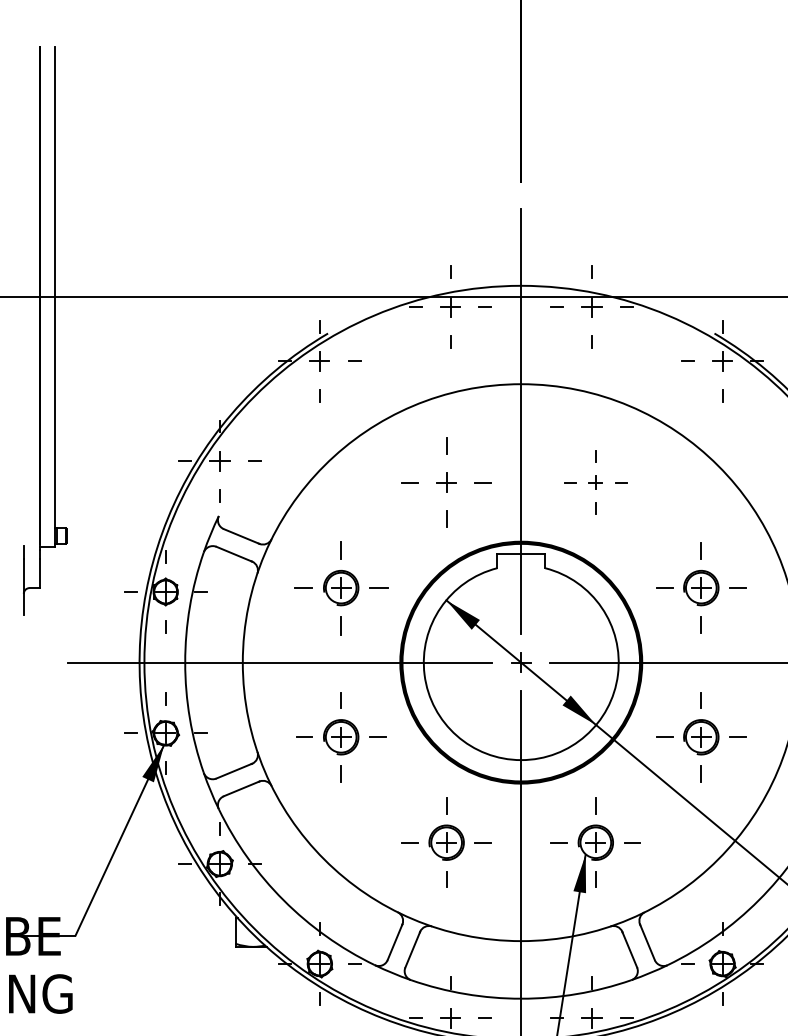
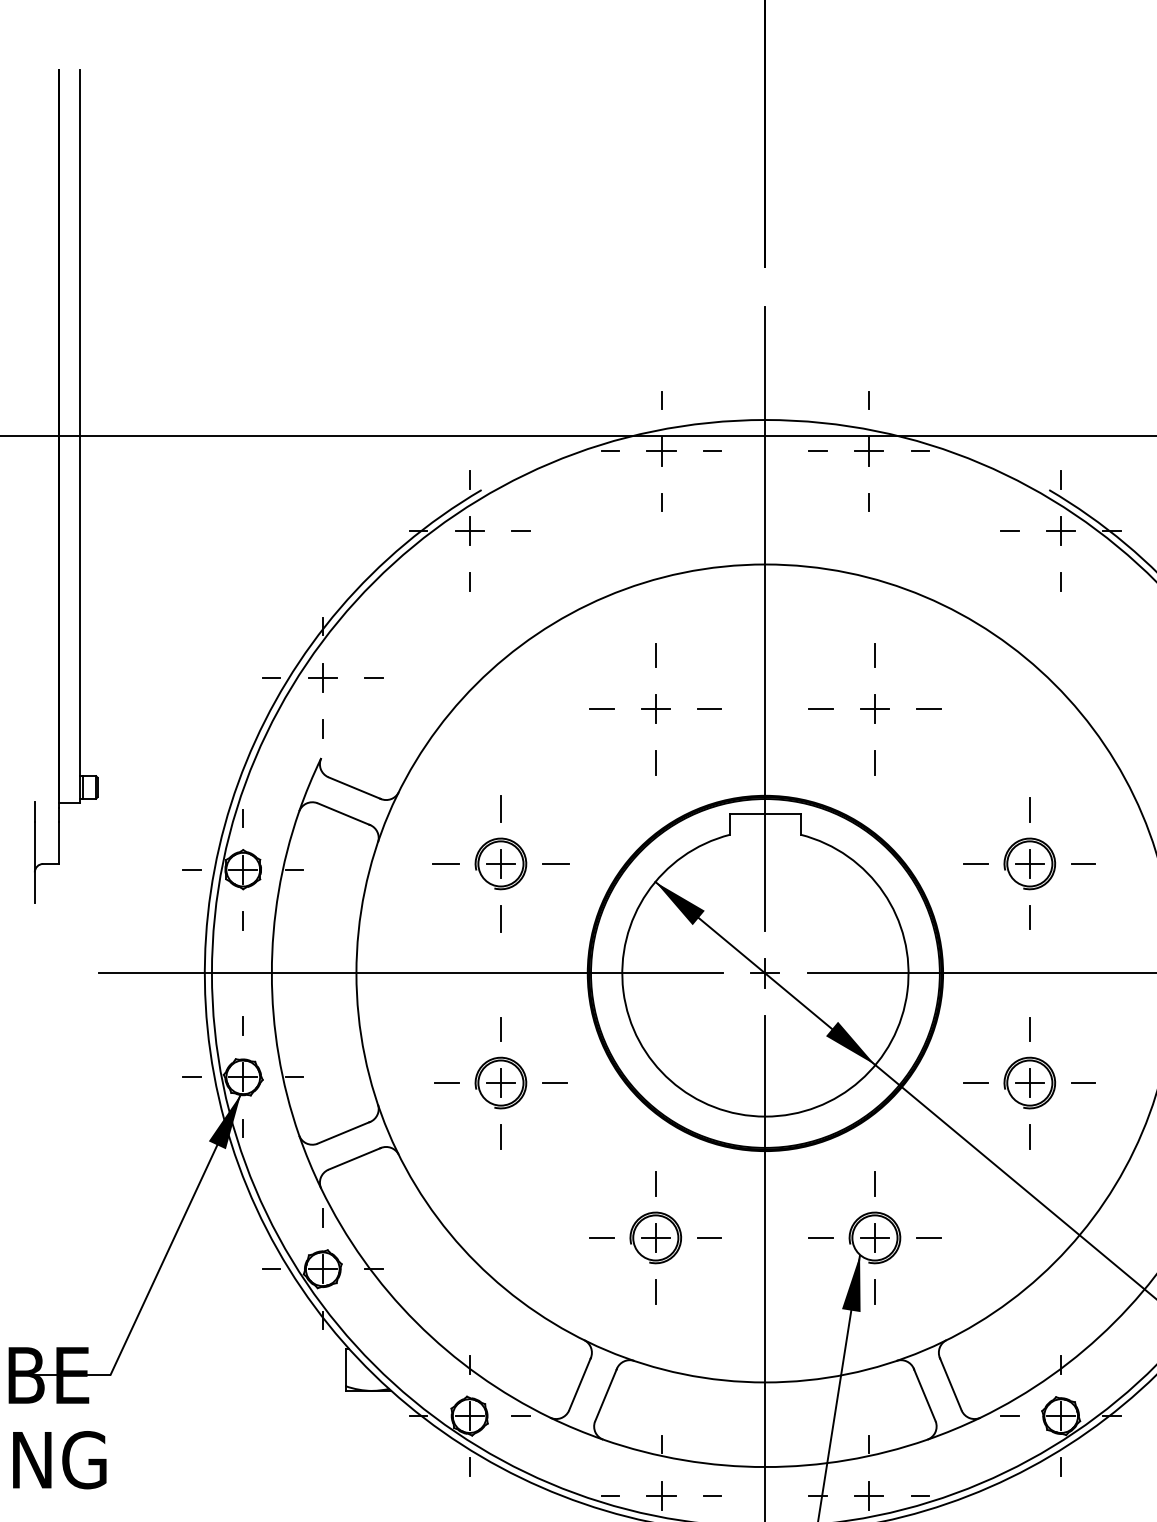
part: (595, 482) -> (874, 708), size x1.43

